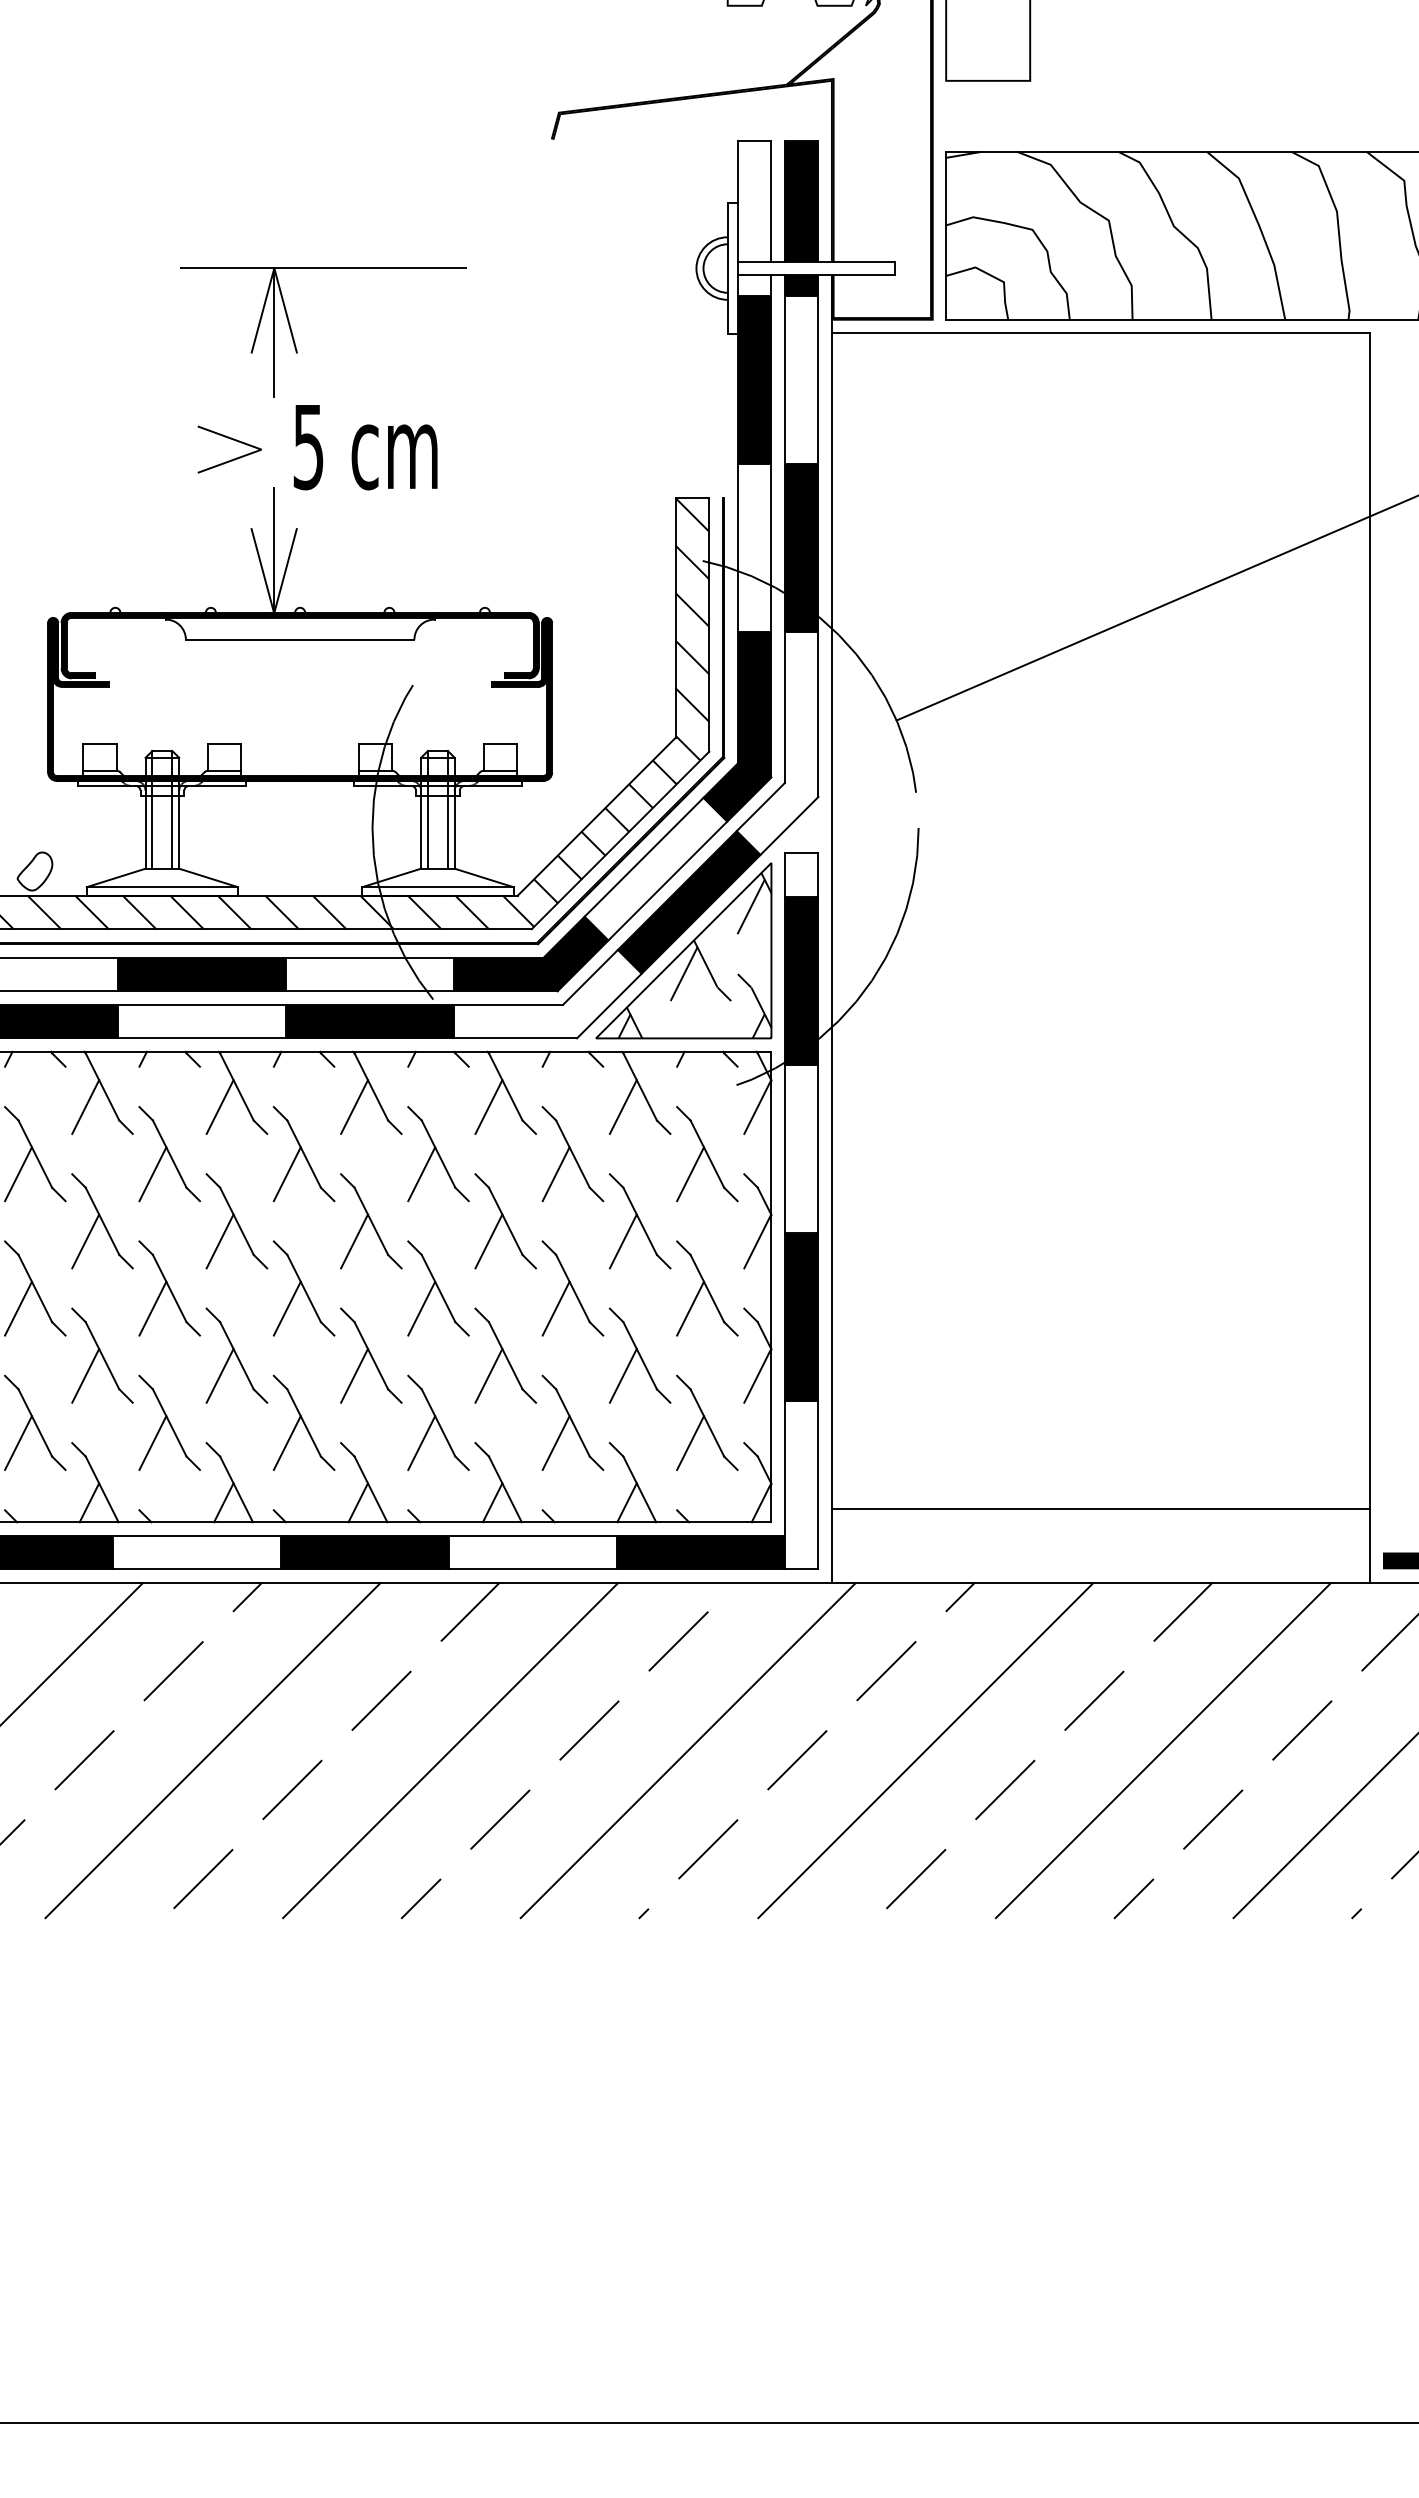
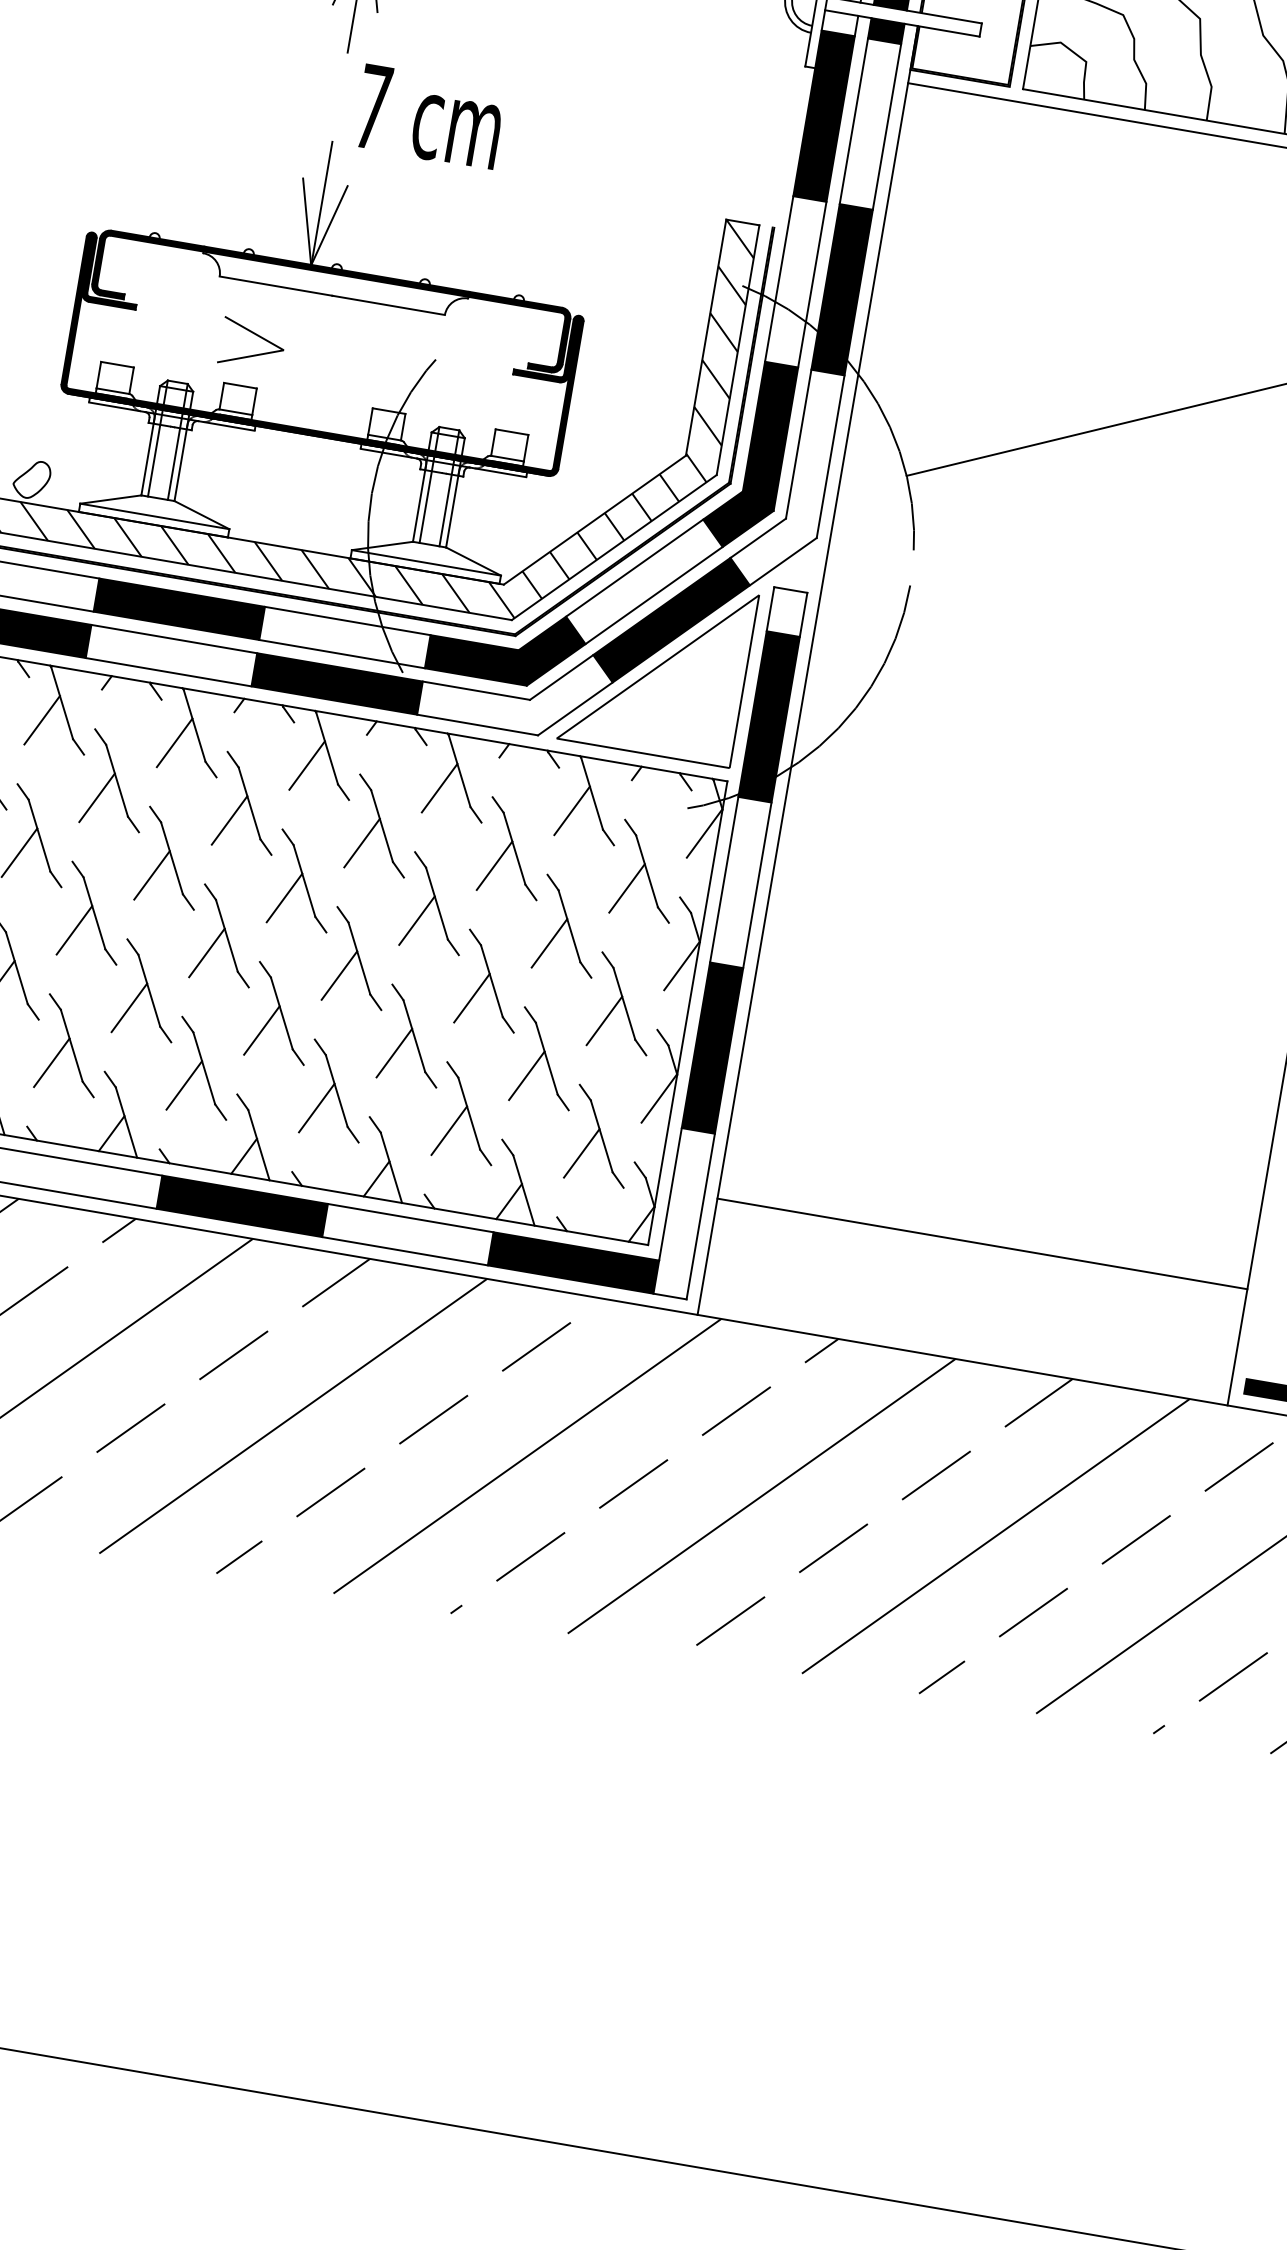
line: (233, 440) -> (257, 336), moved
text: (308, 447) -> (372, 107), 5 -> 7
hatch: (694, 955) -> (667, 673), removed
line: (1100, 1508) -> (982, 1243), moved

